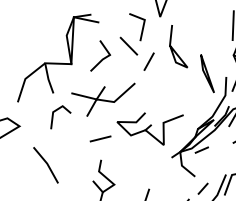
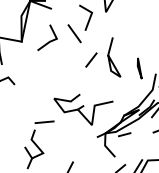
part: (178, 46) -> (115, 57), moved
line: (148, 61) -> (90, 59), moved
part: (207, 73) -> (139, 68), size x0.6
part: (103, 99) -> (45, 77), removed
line: (100, 138) -> (44, 121), moved

